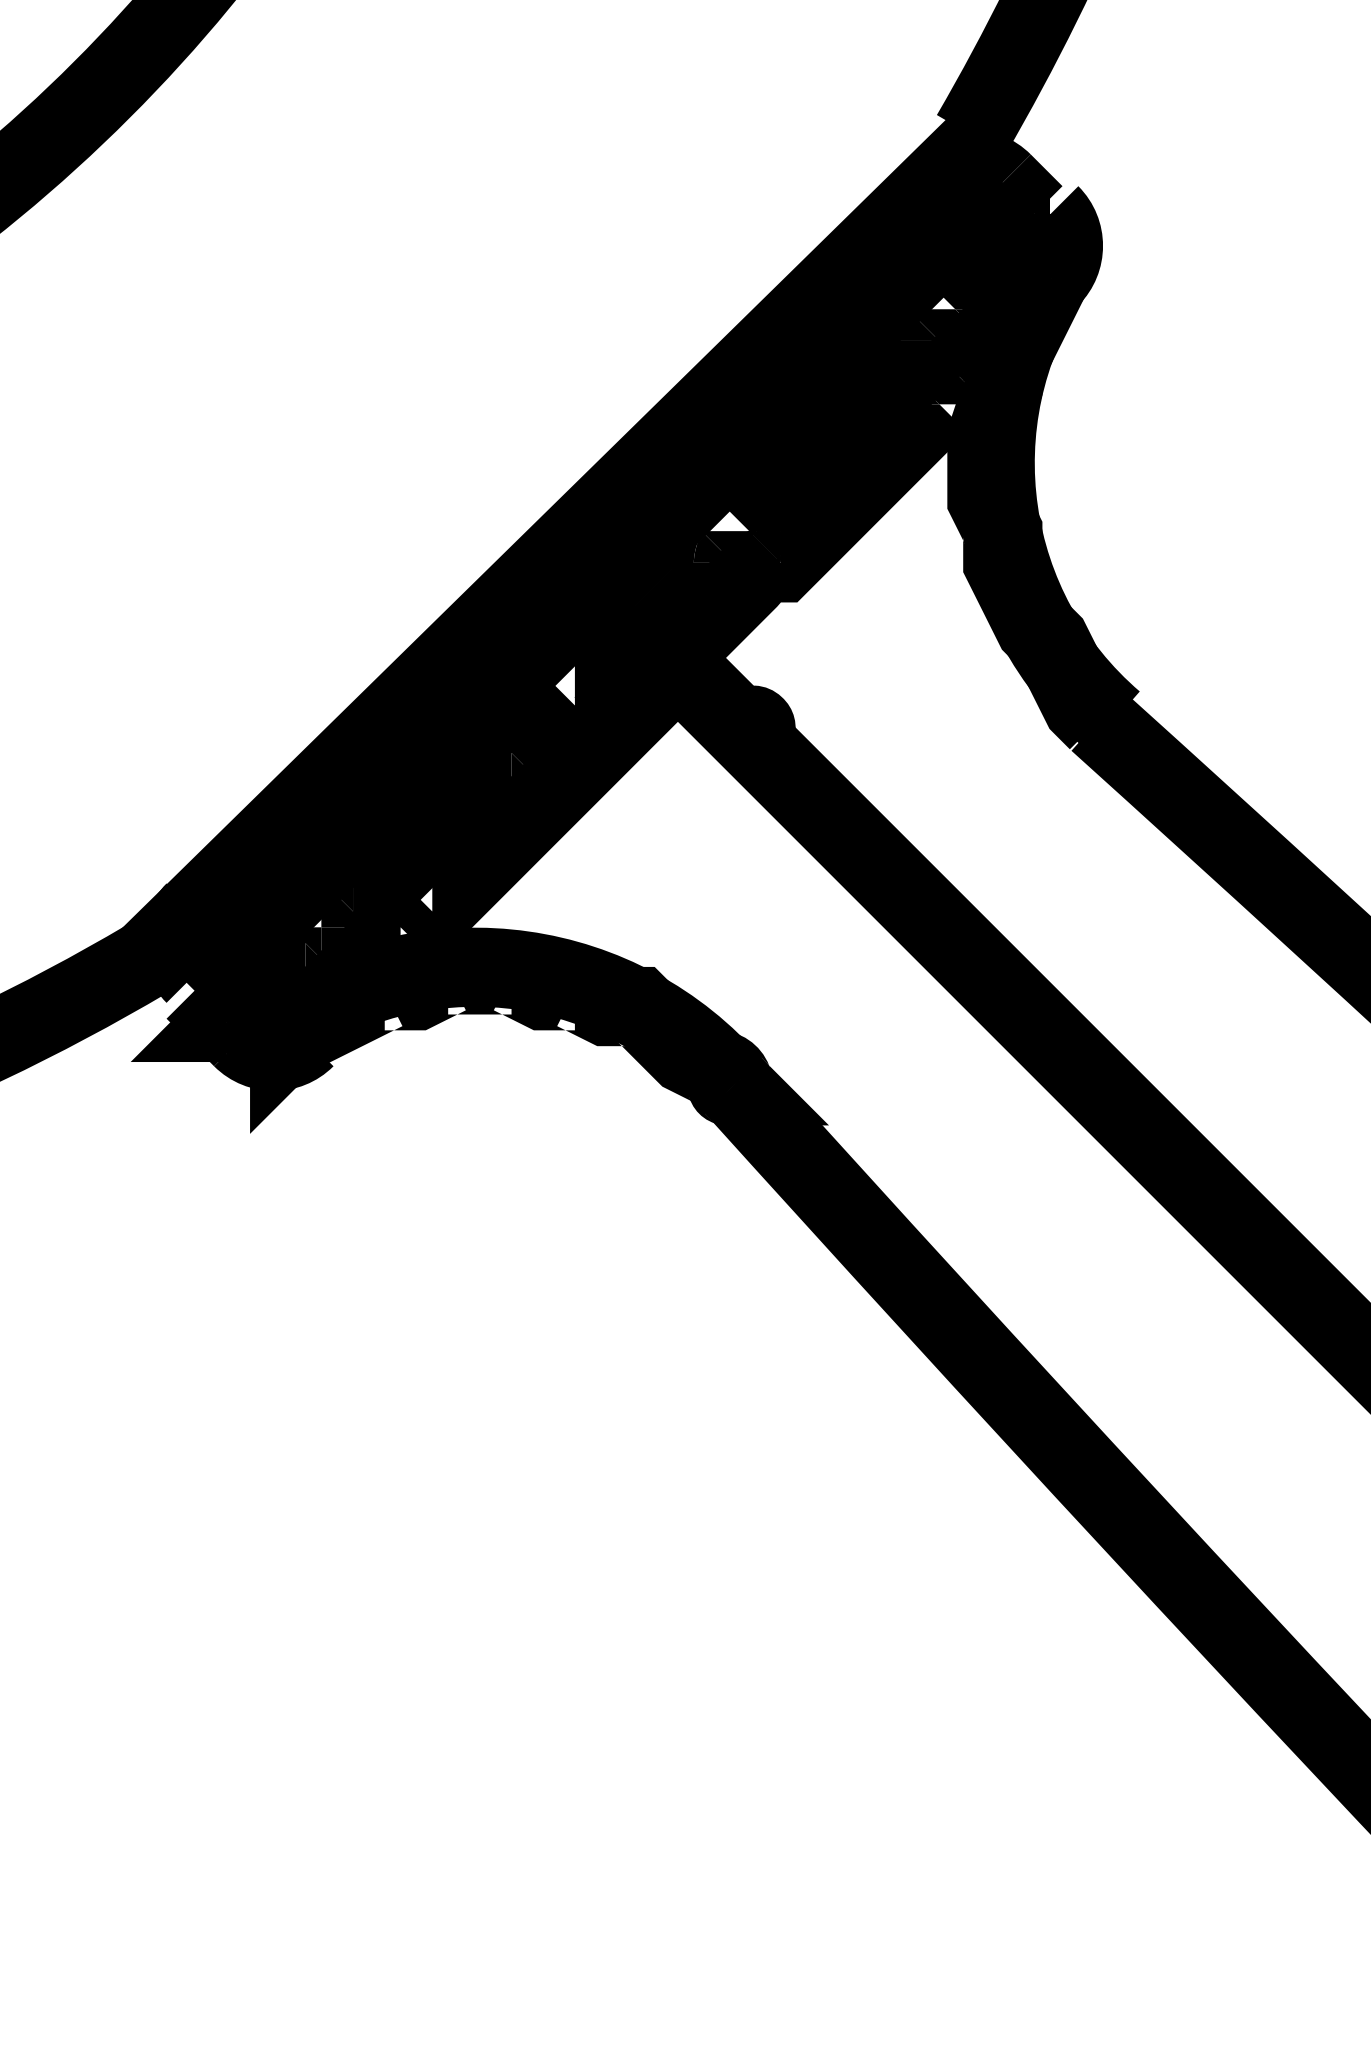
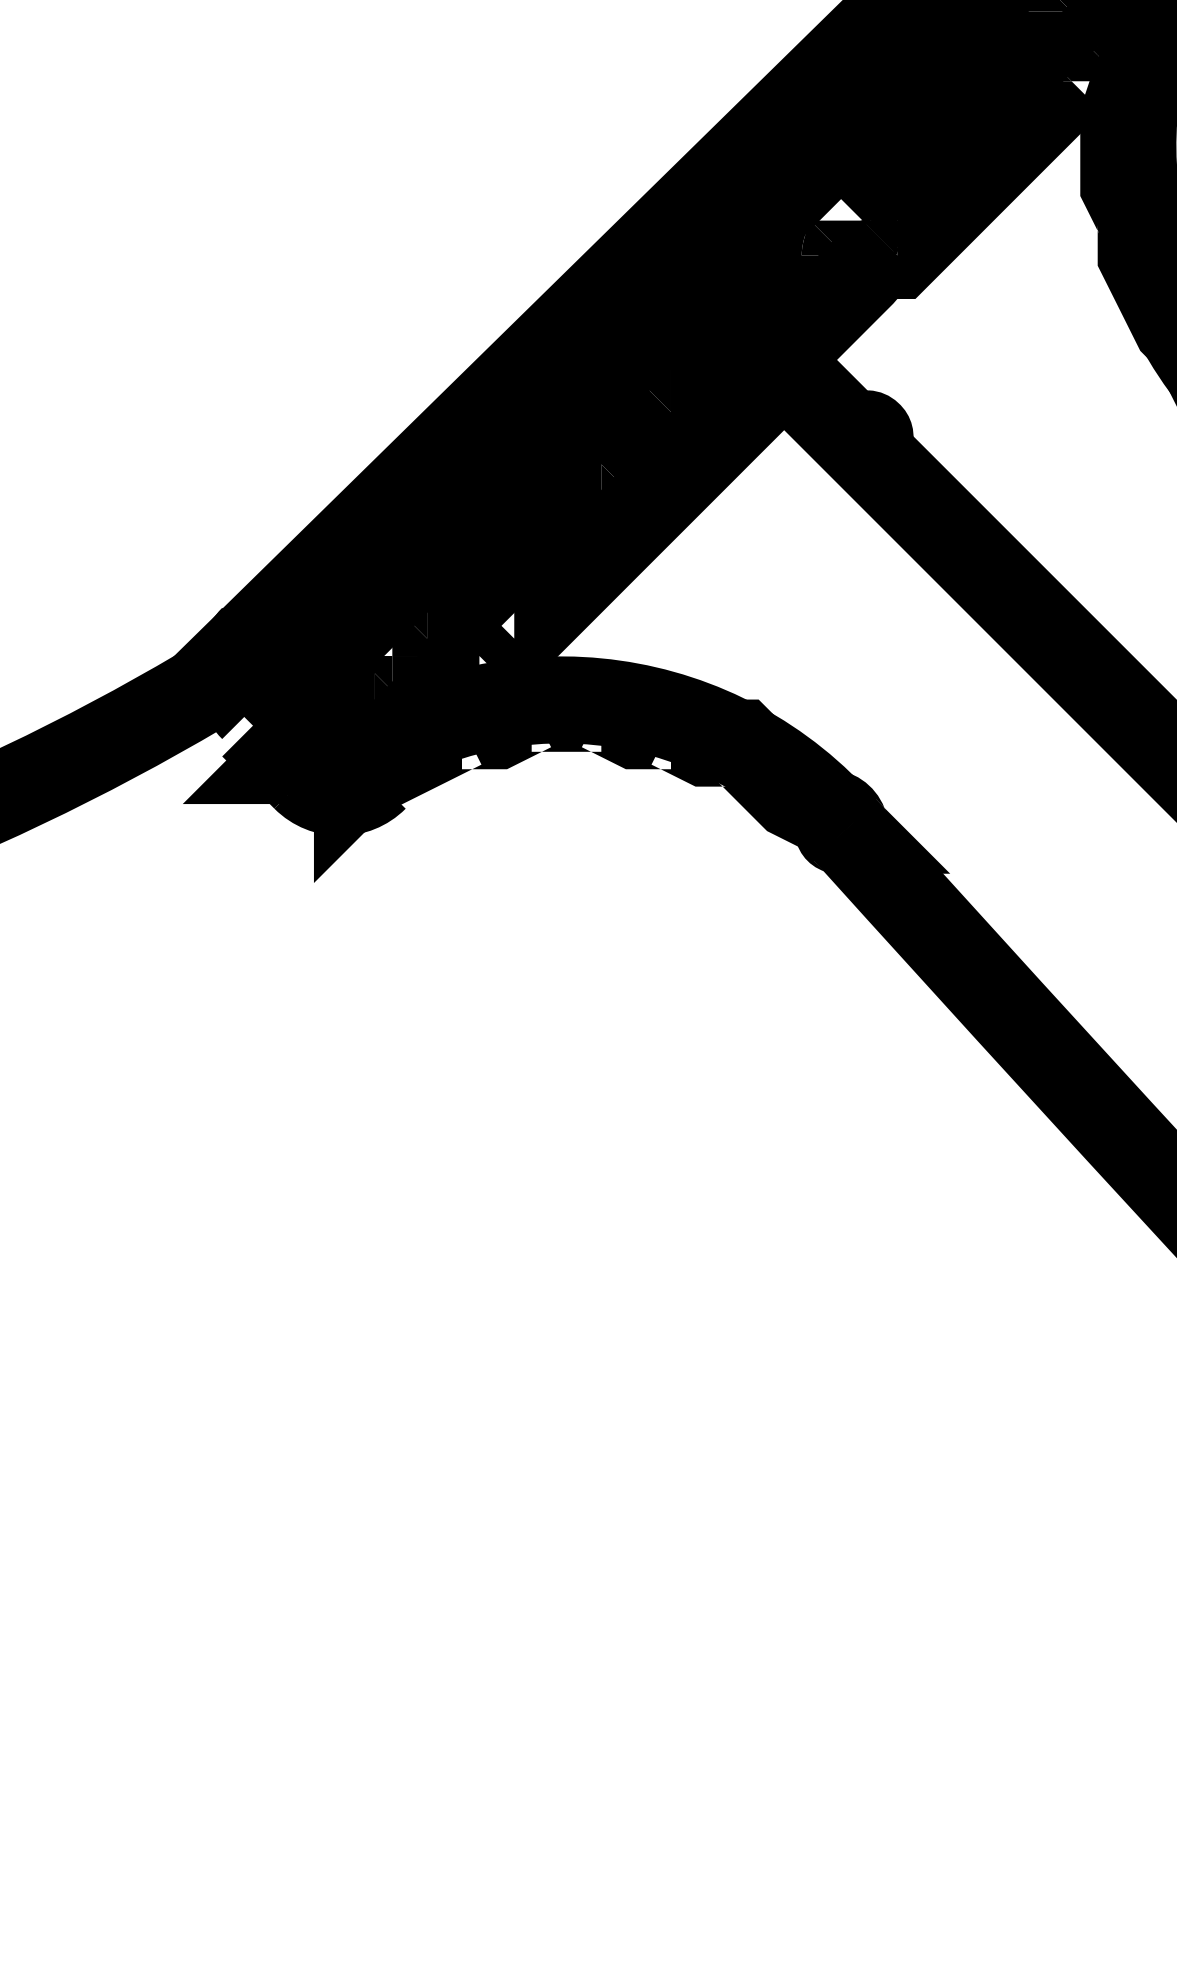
fill: (560, 685) -> (655, 390), added

